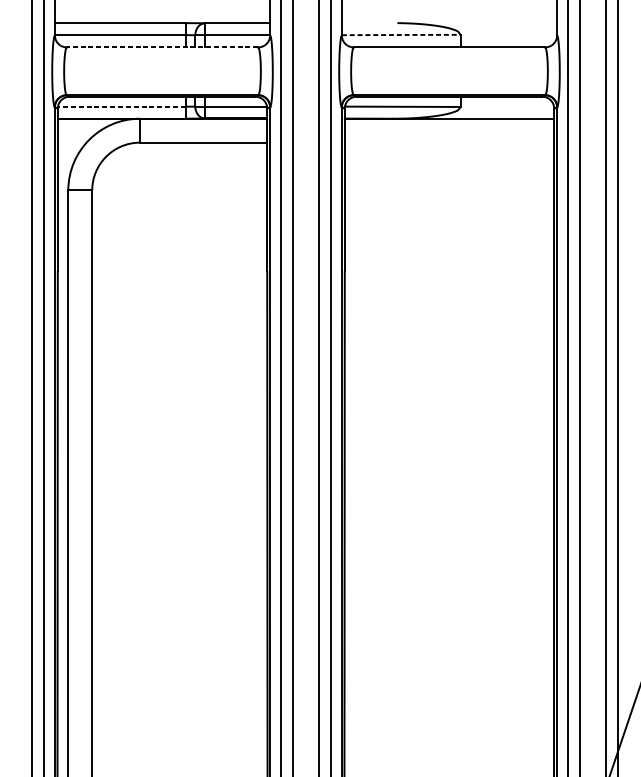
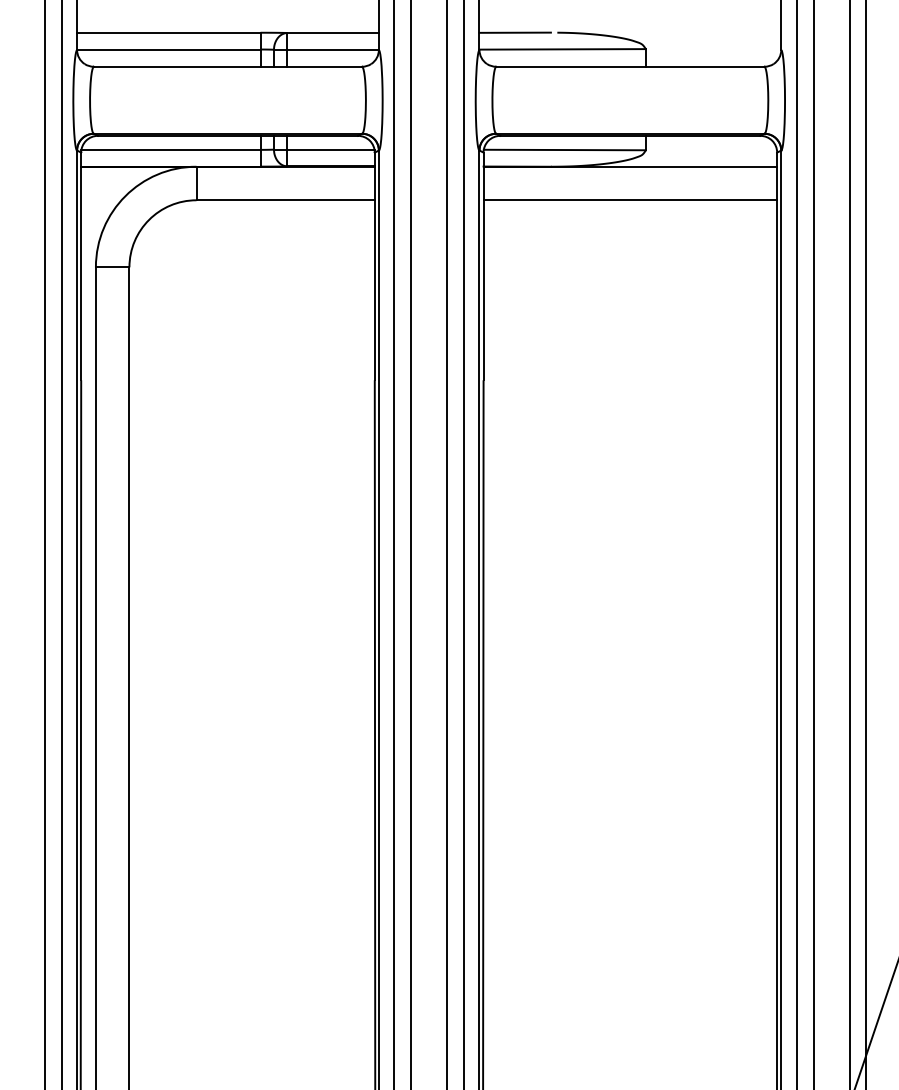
line: (366, 22) -> (514, 32), added
line: (401, 35) -> (563, 49), dashed -> solid
line: (162, 47) -> (227, 66), dashed -> solid
line: (121, 106) -> (170, 149), dashed -> solid
line: (449, 142) -> (630, 200), added

